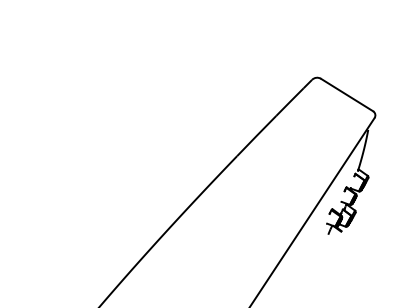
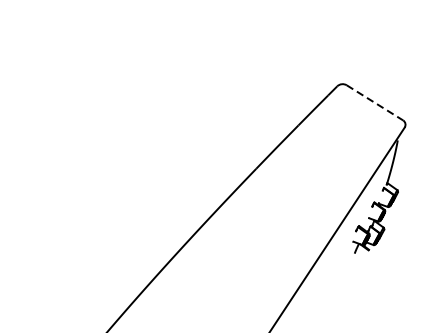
line: (347, 95) -> (375, 103), solid -> dashed

